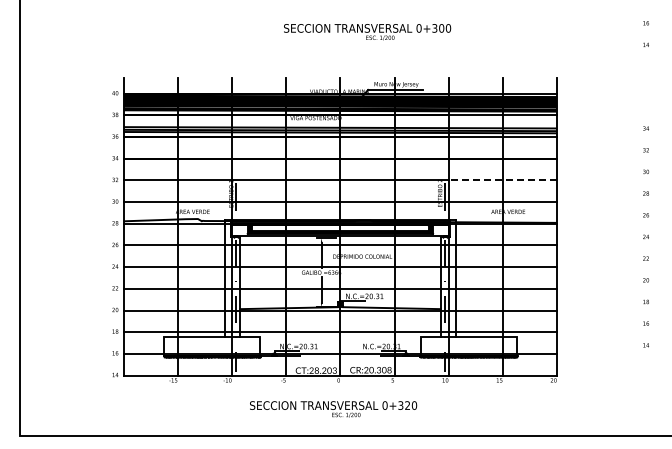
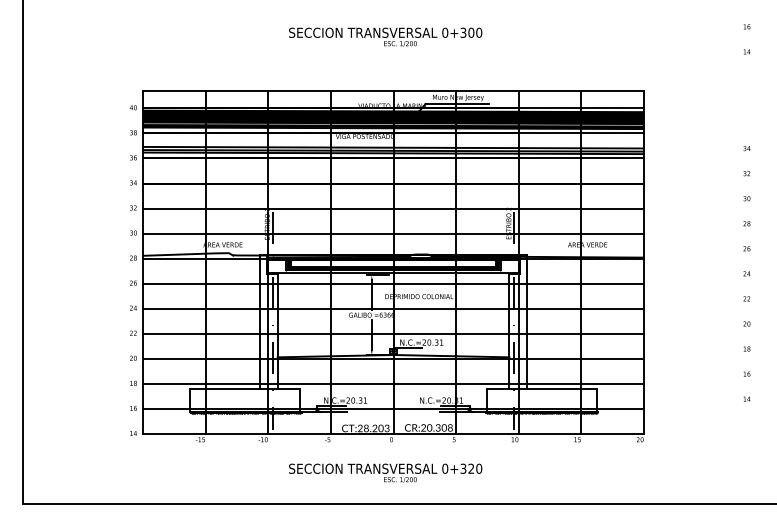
text: (367, 32) -> (385, 37), moved
line: (340, 78) -> (393, 90), added
line: (502, 180) -> (580, 208), dashed -> solid

